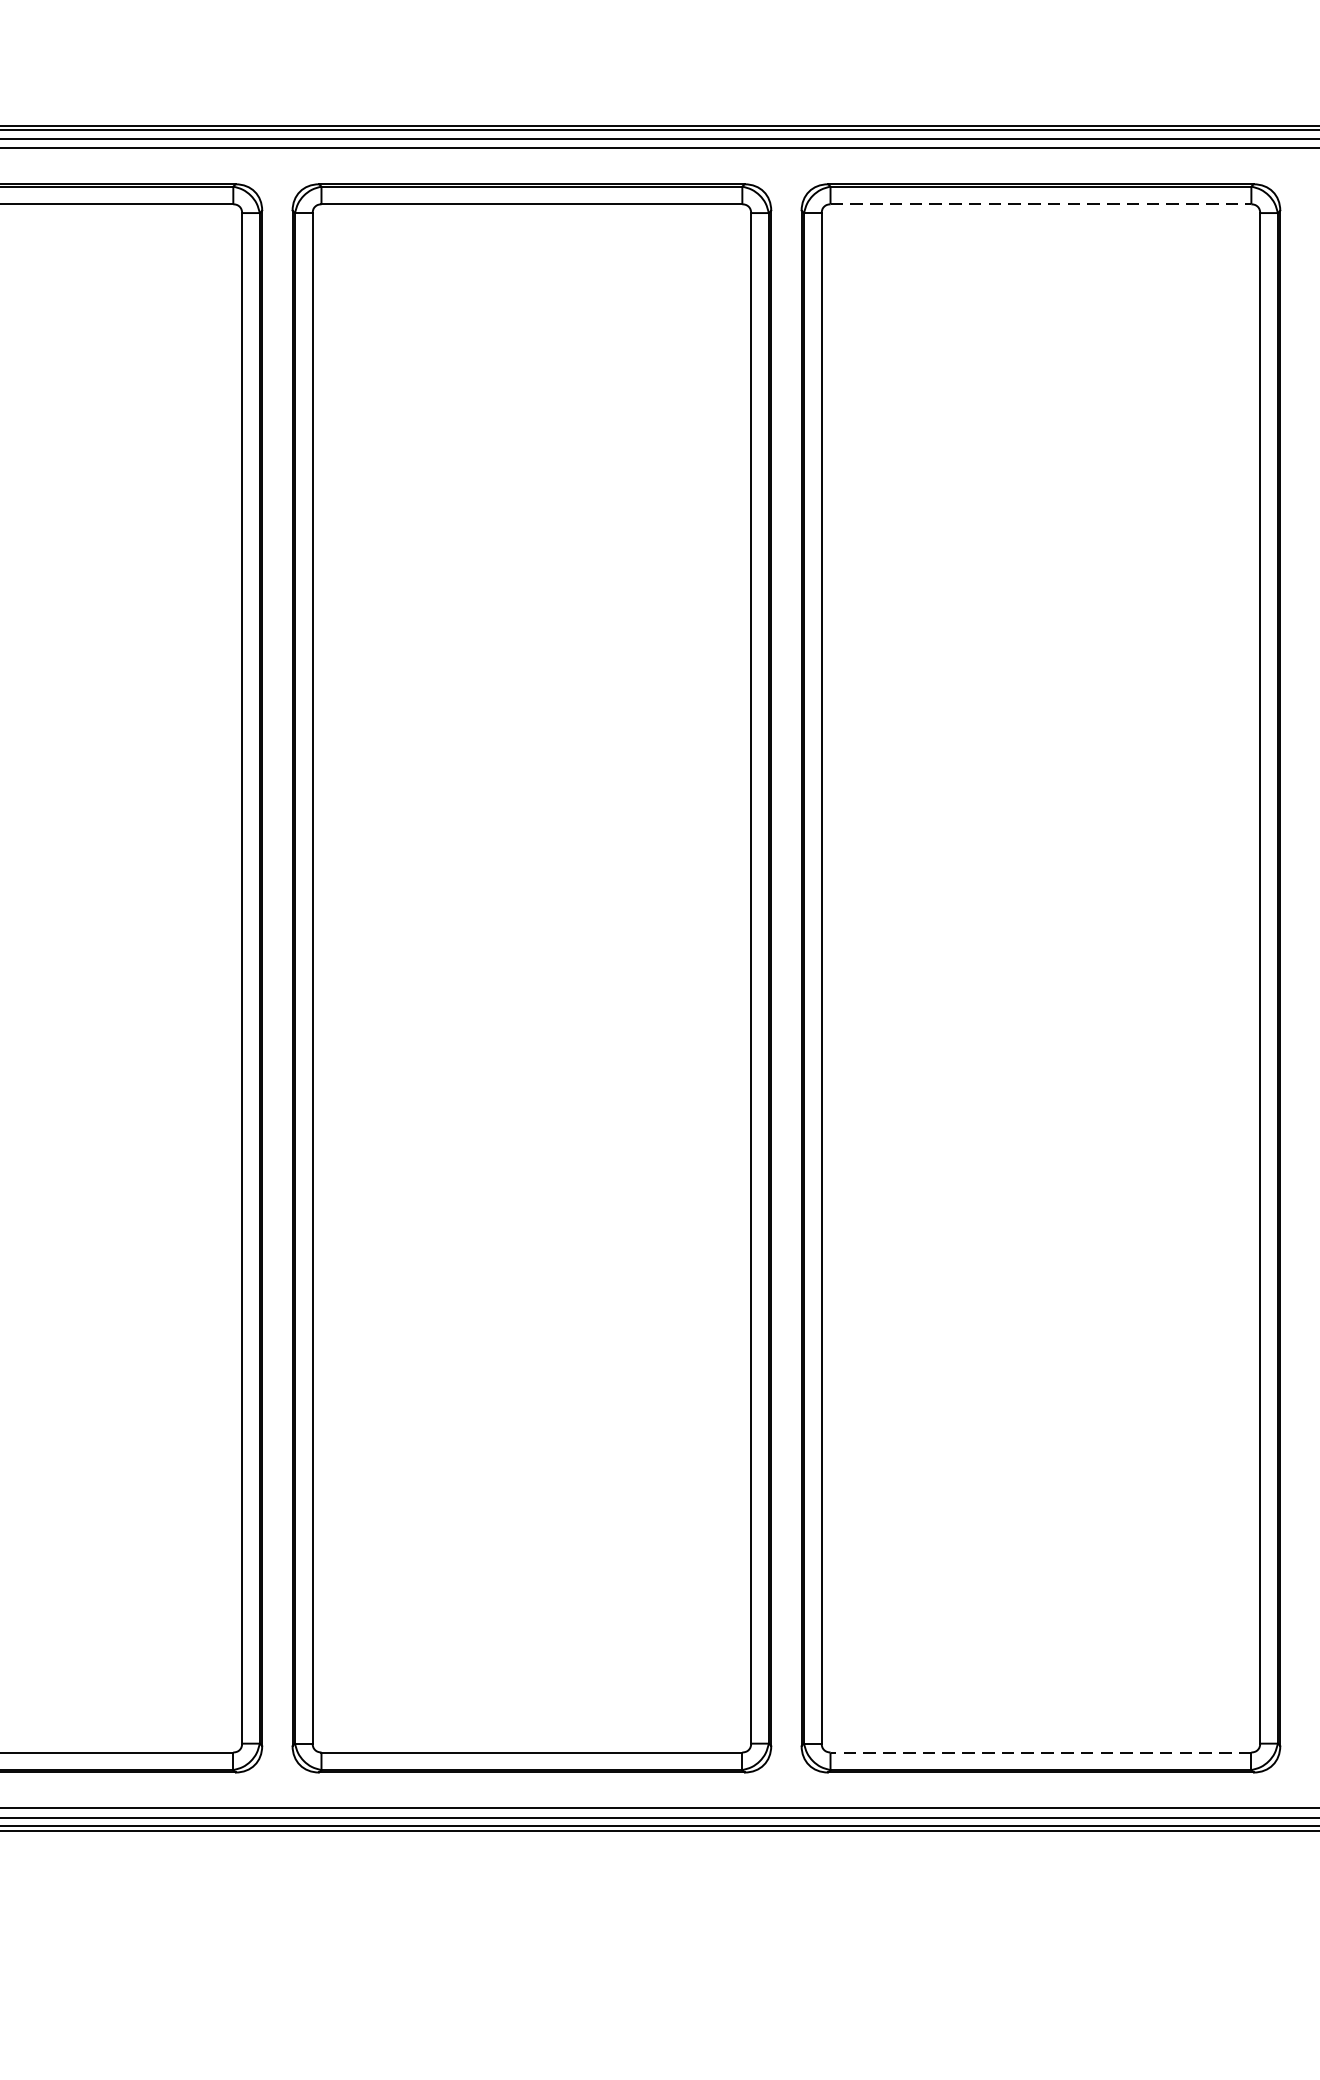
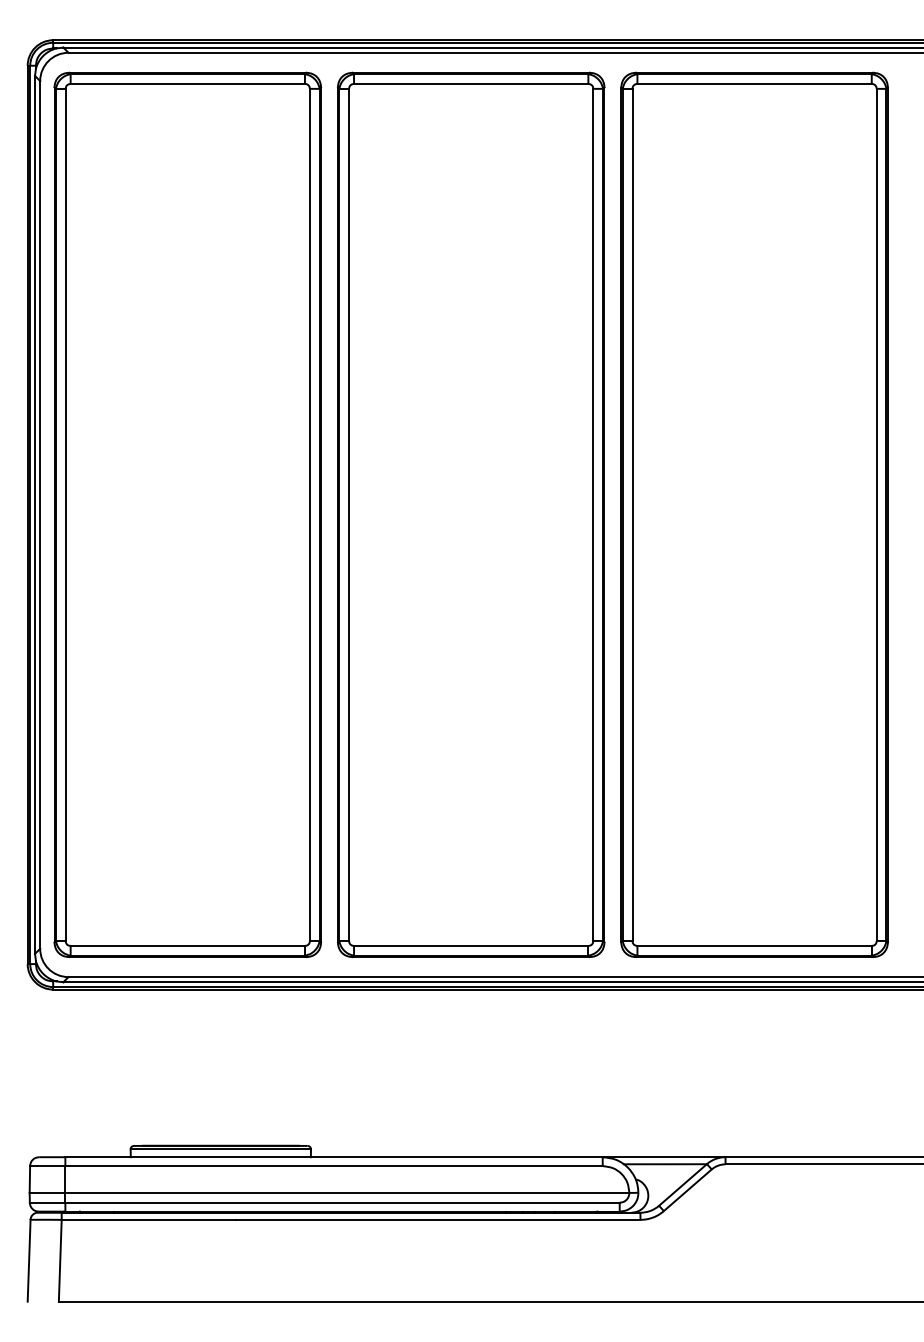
line: (1042, 205) -> (755, 84), dashed -> solid
line: (1040, 1751) -> (754, 945), dashed -> solid

